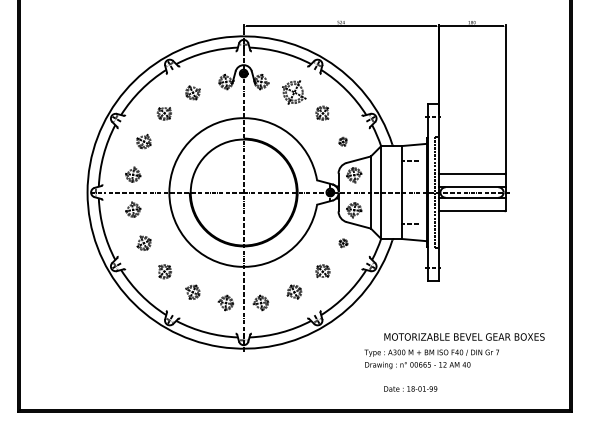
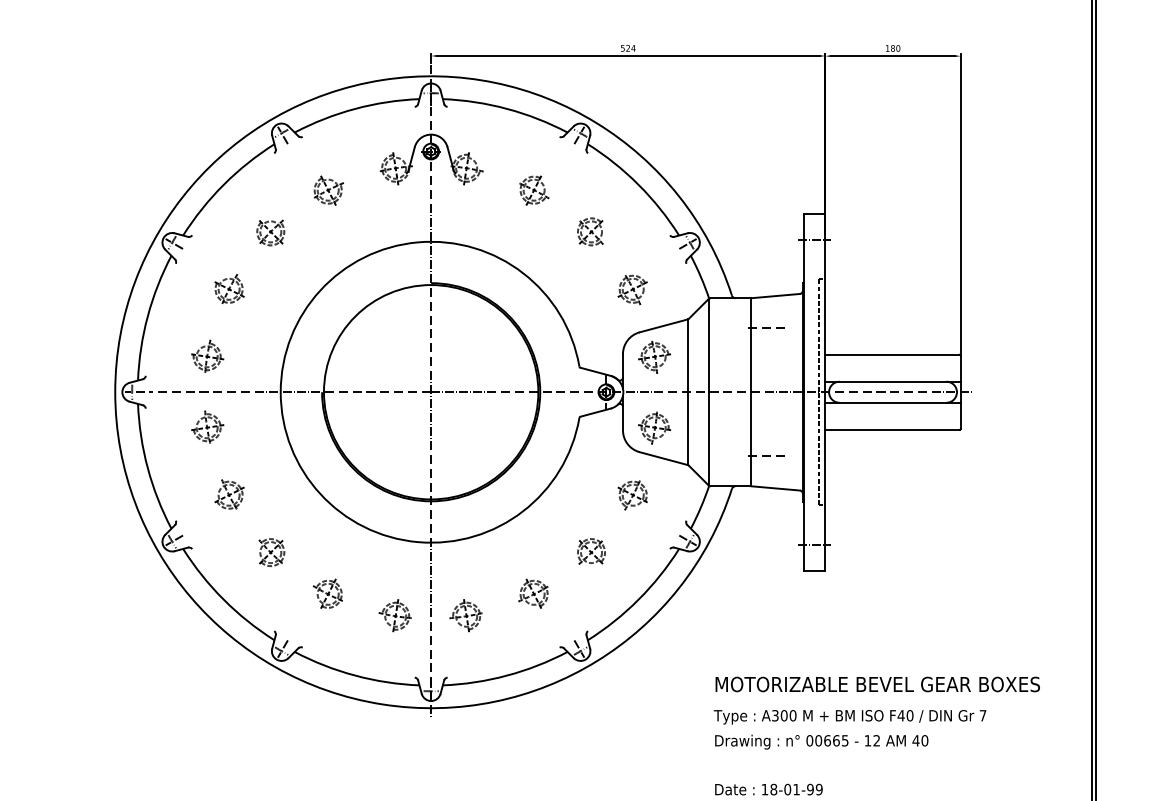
part: (294, 92) -> (533, 189), size x0.62
part: (342, 141) -> (630, 289), size x1.67
part: (343, 243) -> (632, 495), size x1.67
text: (431, 359) -> (849, 730), moved

